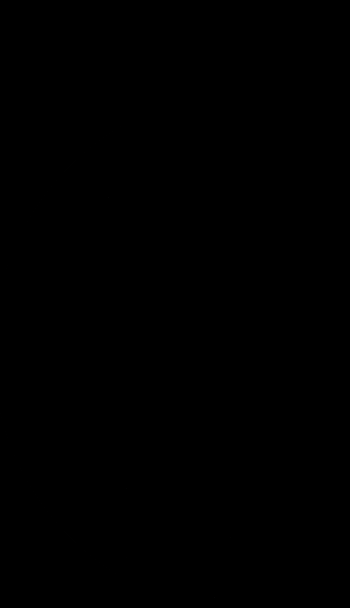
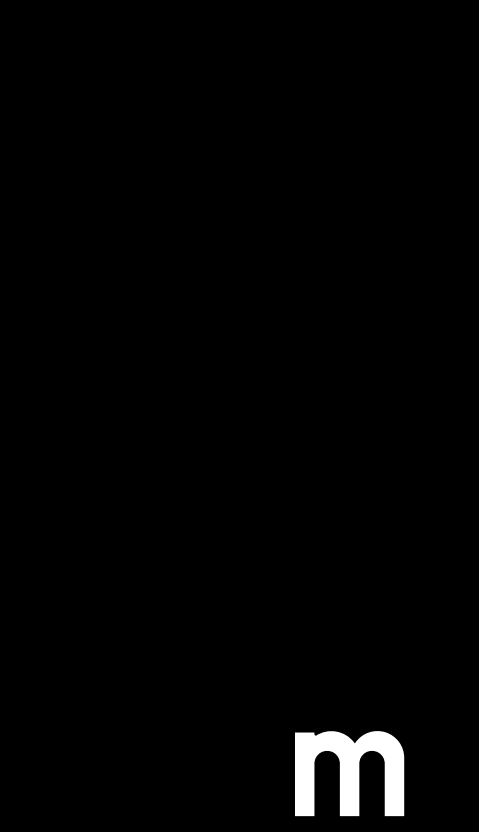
fill: (255, 565) -> (349, 773), removed

